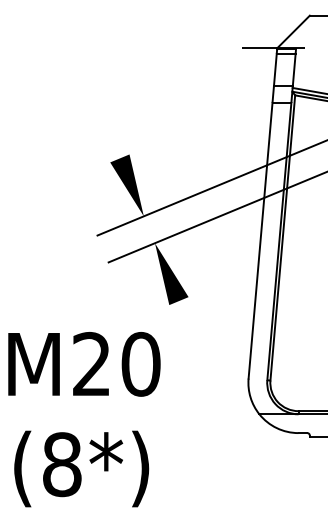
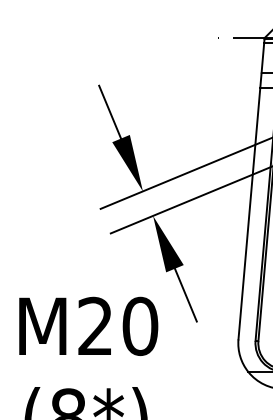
line: (107, 129) -> (109, 112), added
line: (190, 330) -> (185, 295), added

